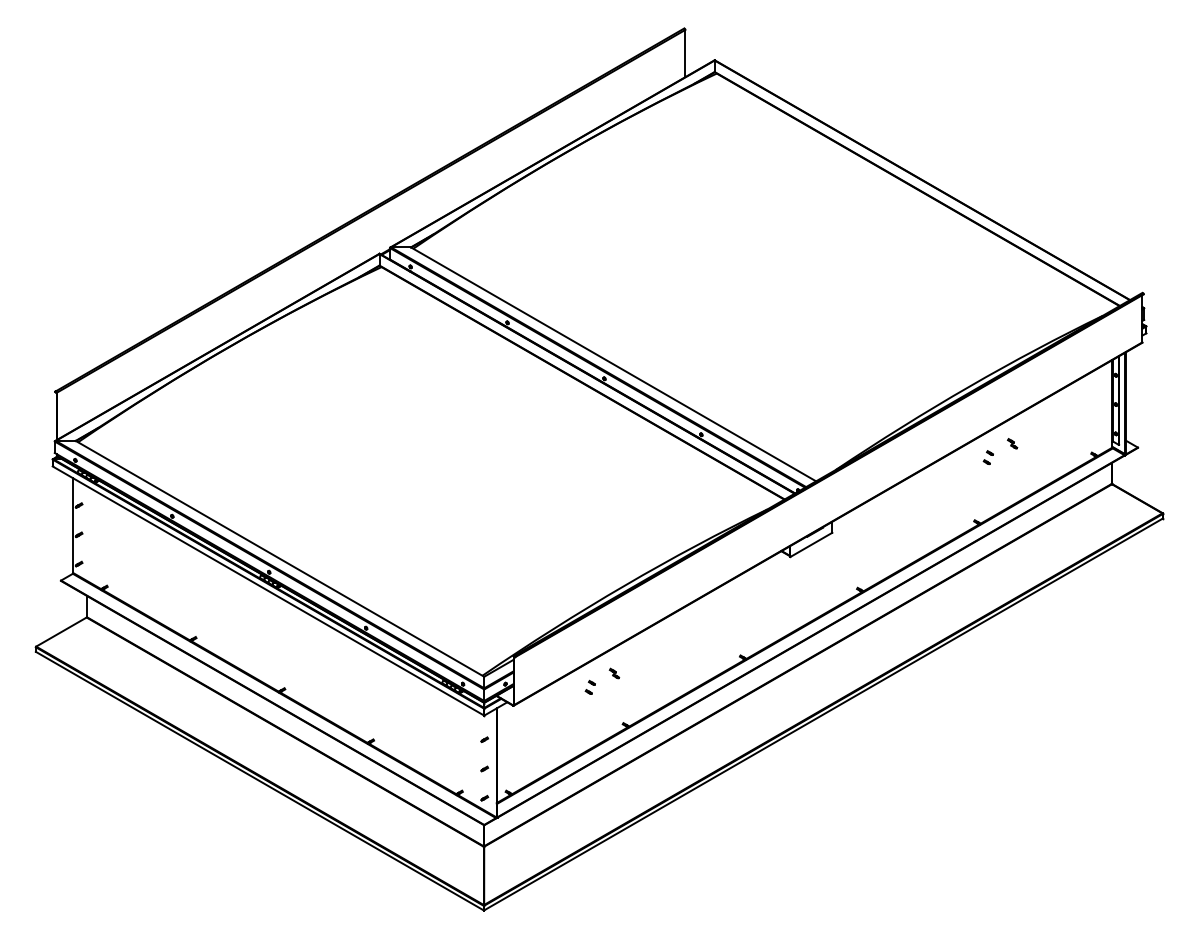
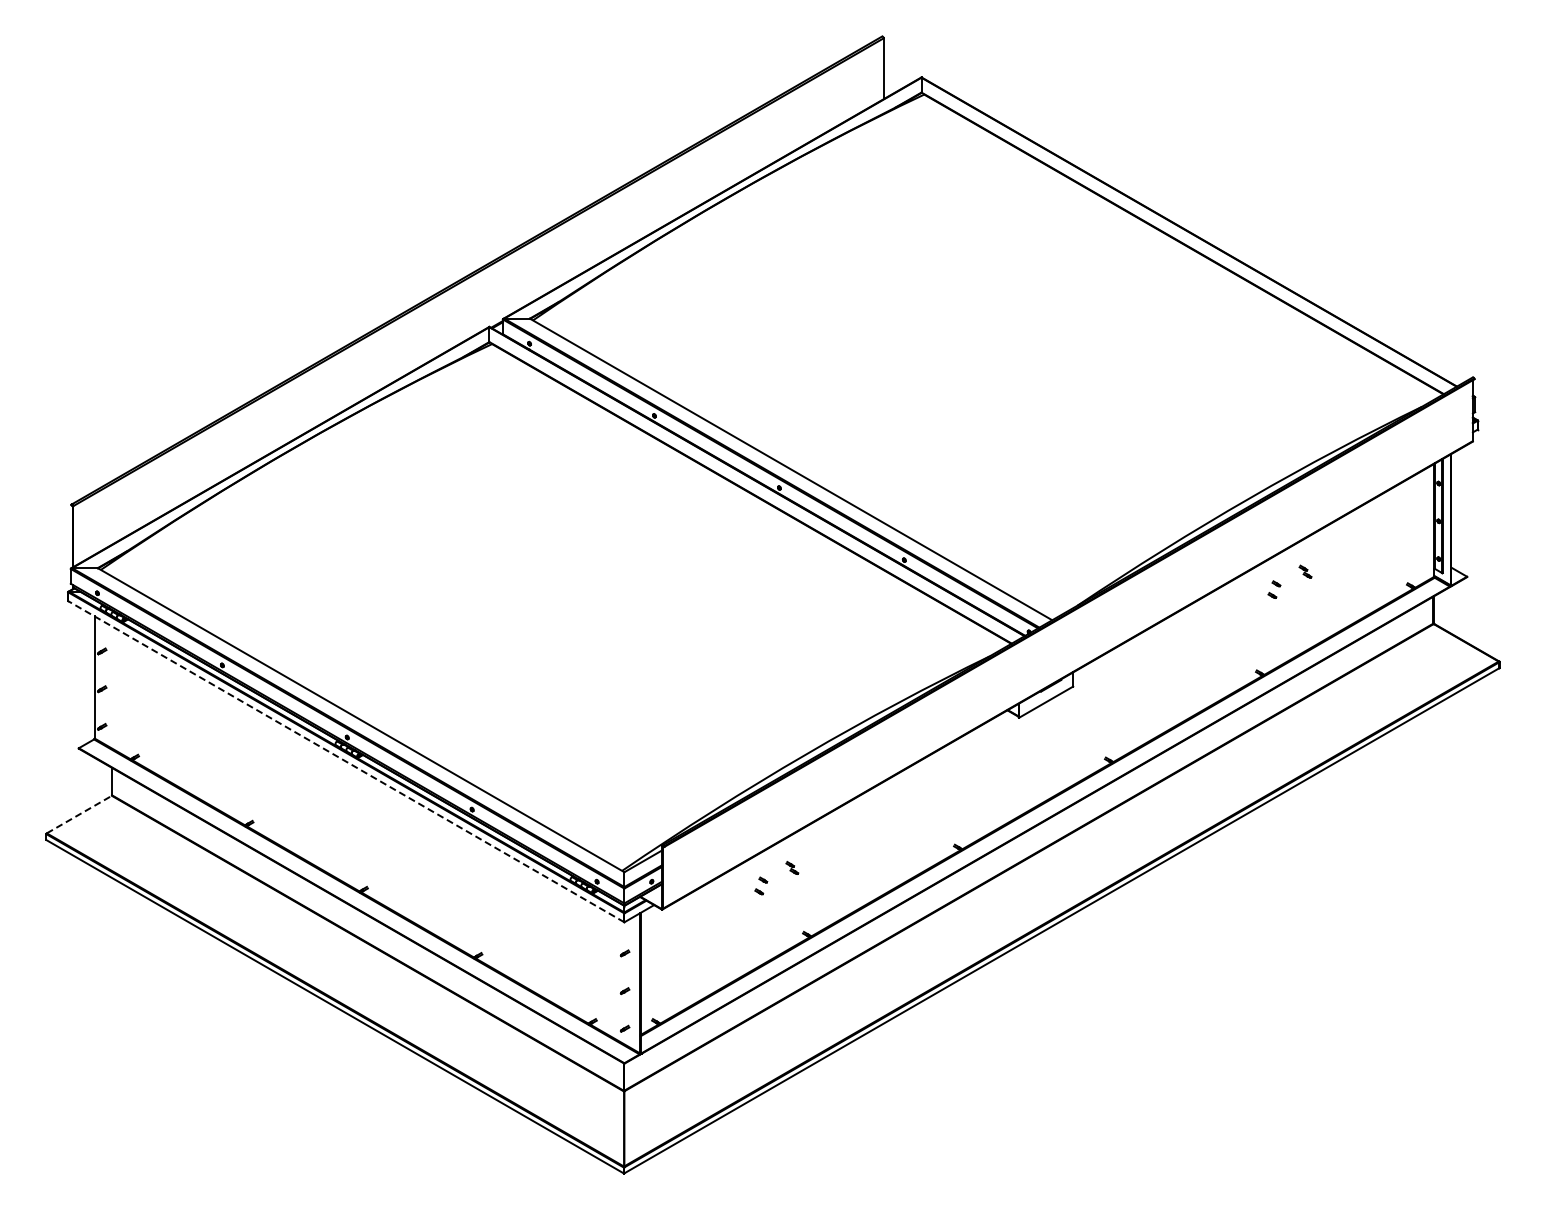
line: (267, 590) -> (345, 761), solid -> dashed
line: (61, 632) -> (79, 814), solid -> dashed

